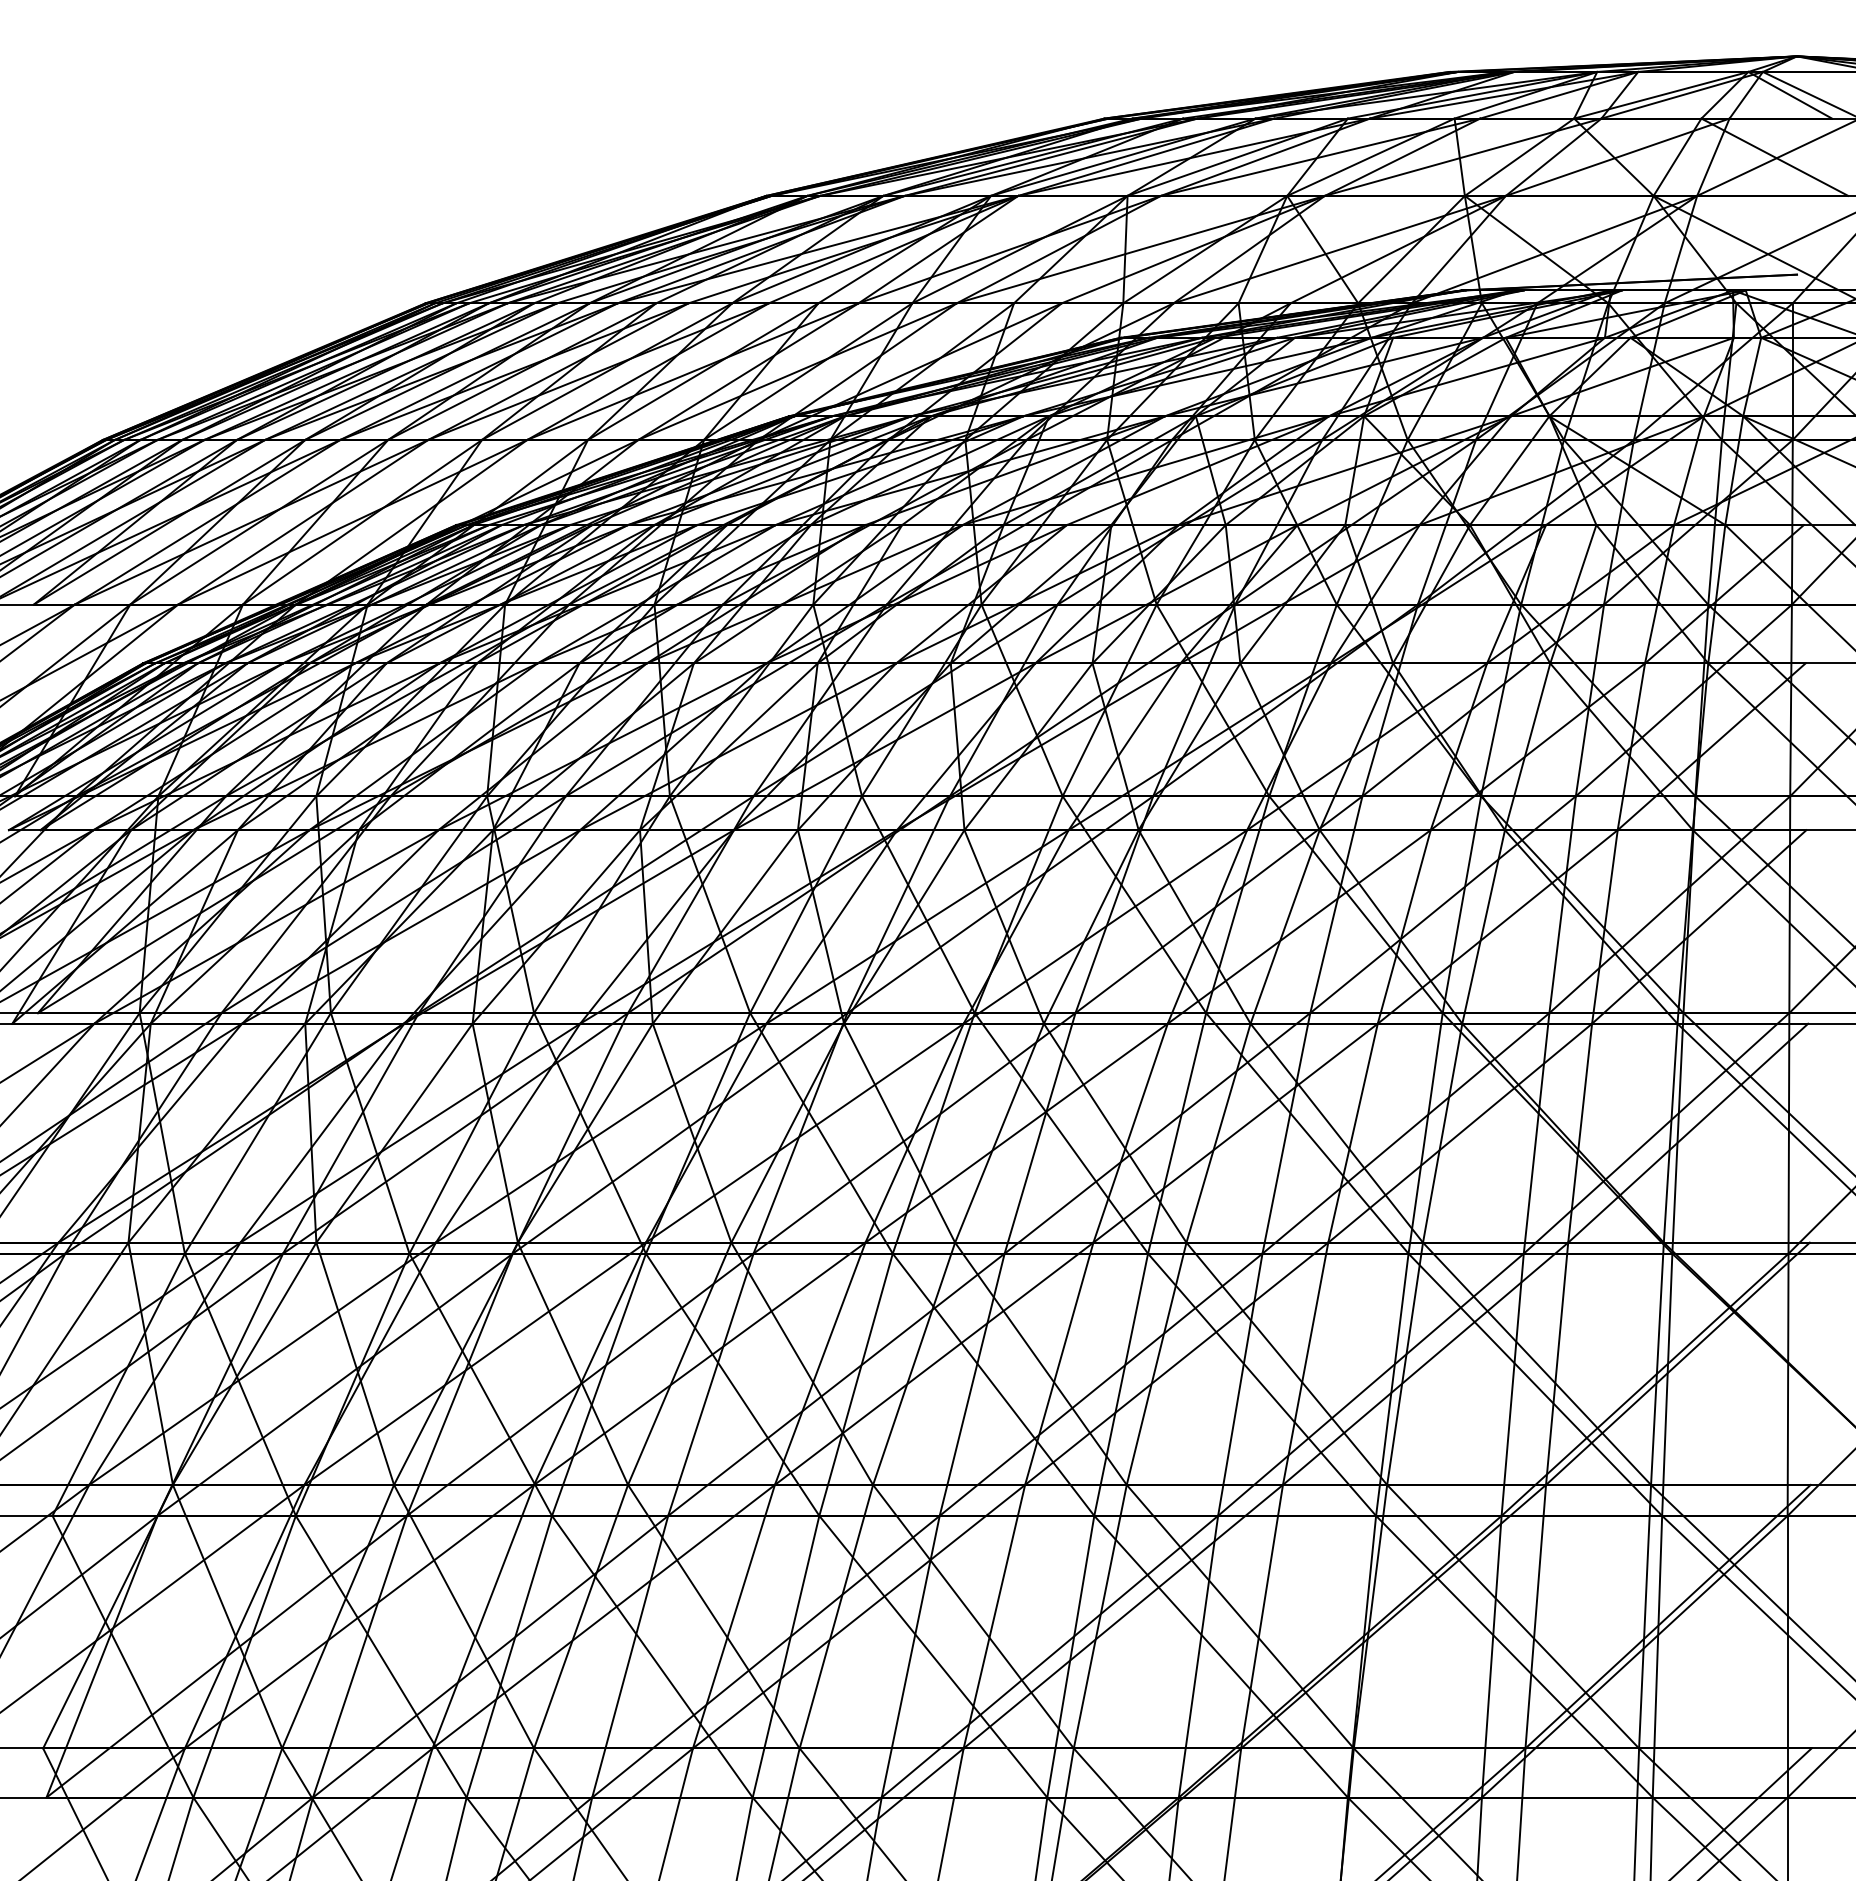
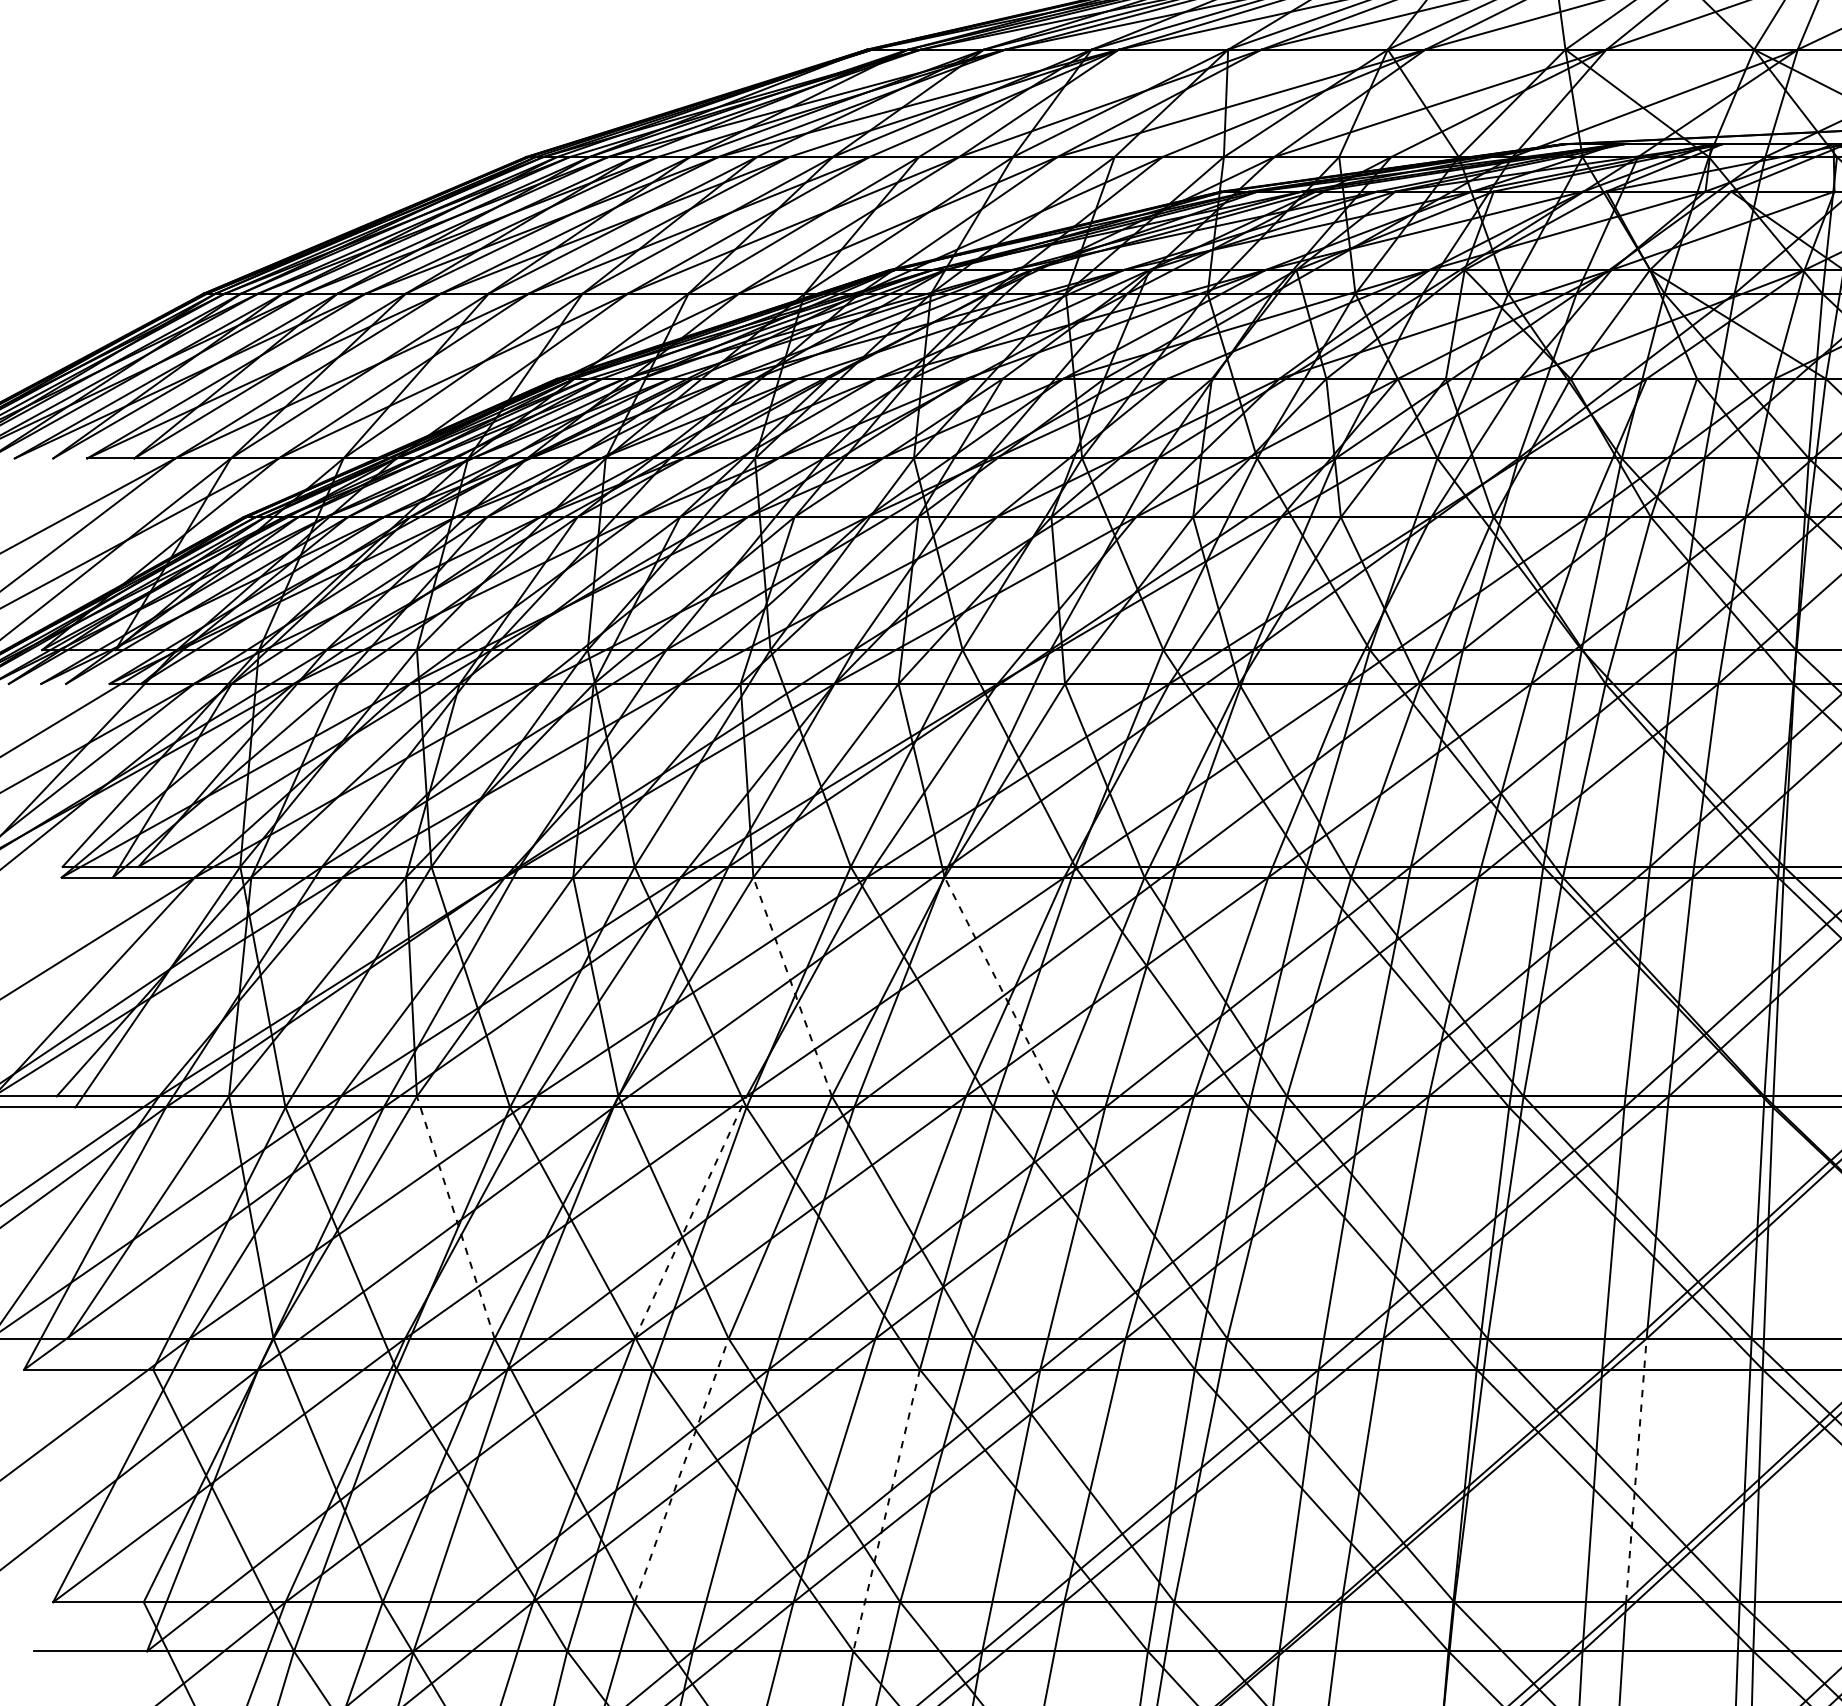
line: (691, 1132) -> (792, 986), solid -> dashed
line: (899, 1133) -> (1000, 987), solid -> dashed
line: (355, 1363) -> (456, 1217), solid -> dashed
line: (590, 1363) -> (691, 1217), solid -> dashed
line: (581, 1616) -> (682, 1470), solid -> dashed
line: (1535, 1616) -> (1636, 1470), solid -> dashed
line: (786, 1656) -> (887, 1510), solid -> dashed

